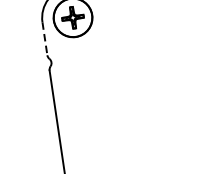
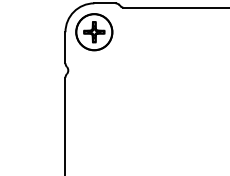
line: (44, 38) -> (65, 47), dashed -> solid

